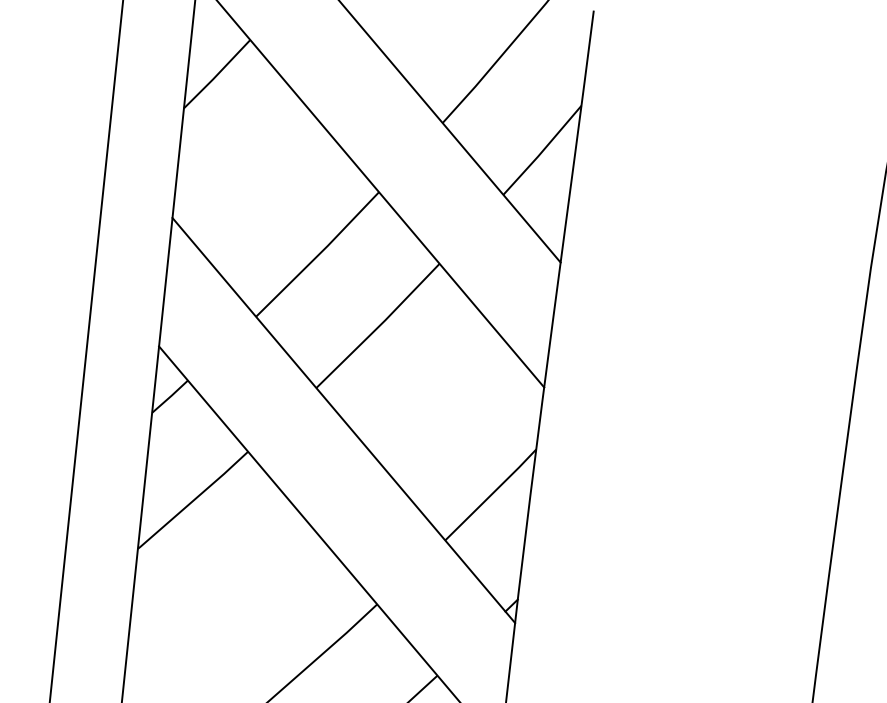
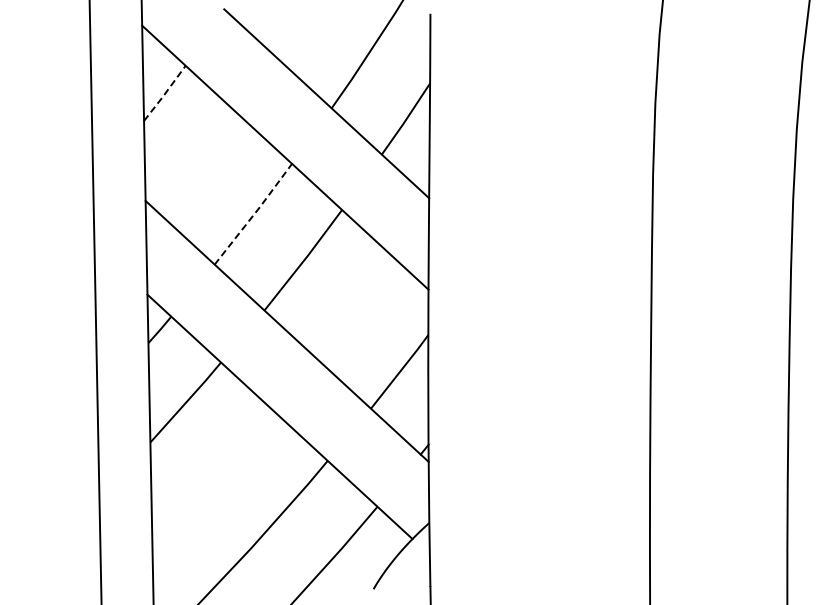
line: (217, 74) -> (165, 93), solid -> dashed
line: (319, 255) -> (254, 214), solid -> dashed

